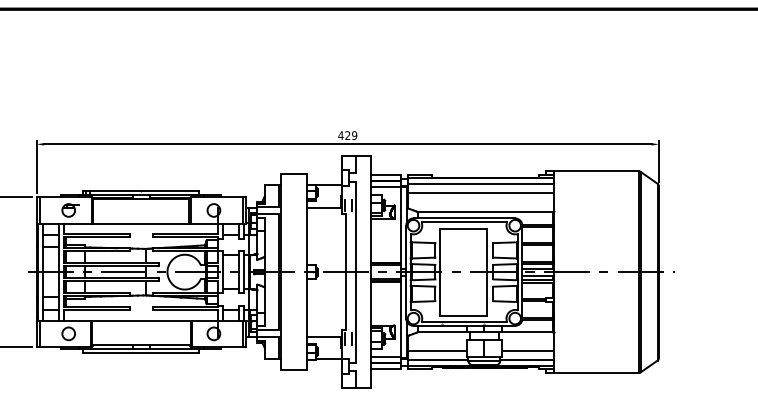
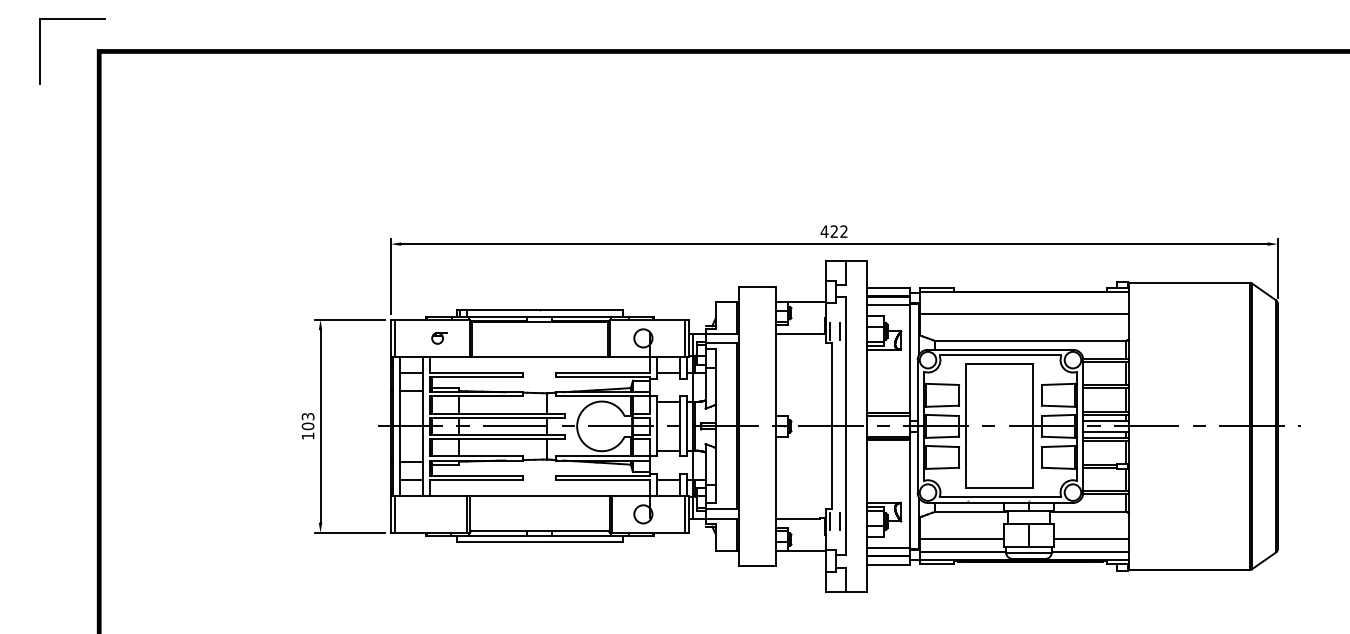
text: (354, 135) -> (843, 231), 429 -> 422
line: (480, 183) -> (1023, 300), removed
part: (70, 210) -> (439, 338), size x0.6
circle: (68, 333) -> (436, 514), removed

